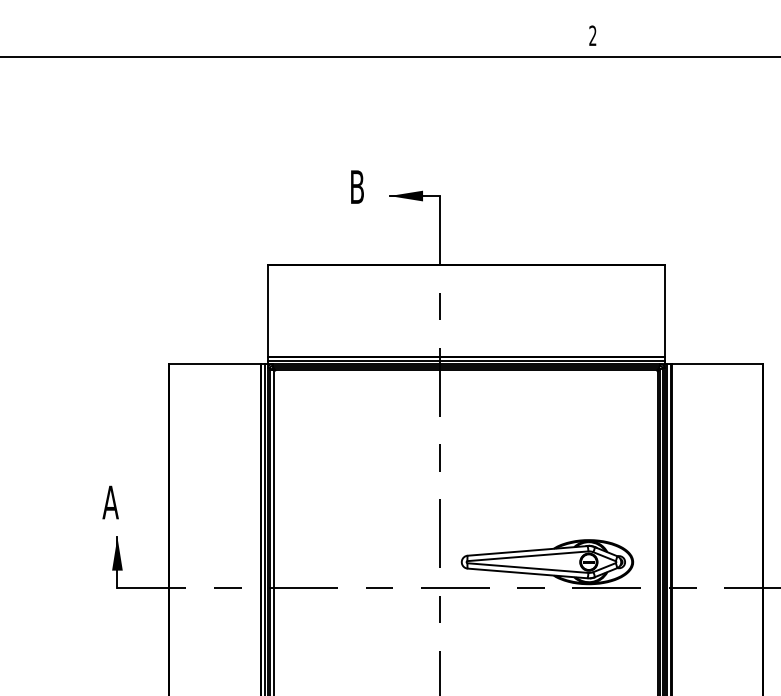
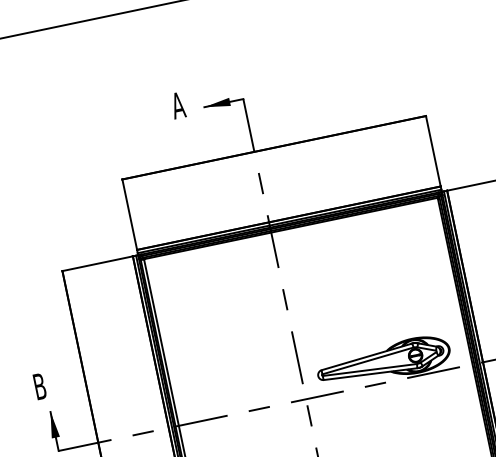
text: (357, 186) -> (178, 105), B -> A
text: (110, 502) -> (39, 386), A -> B

